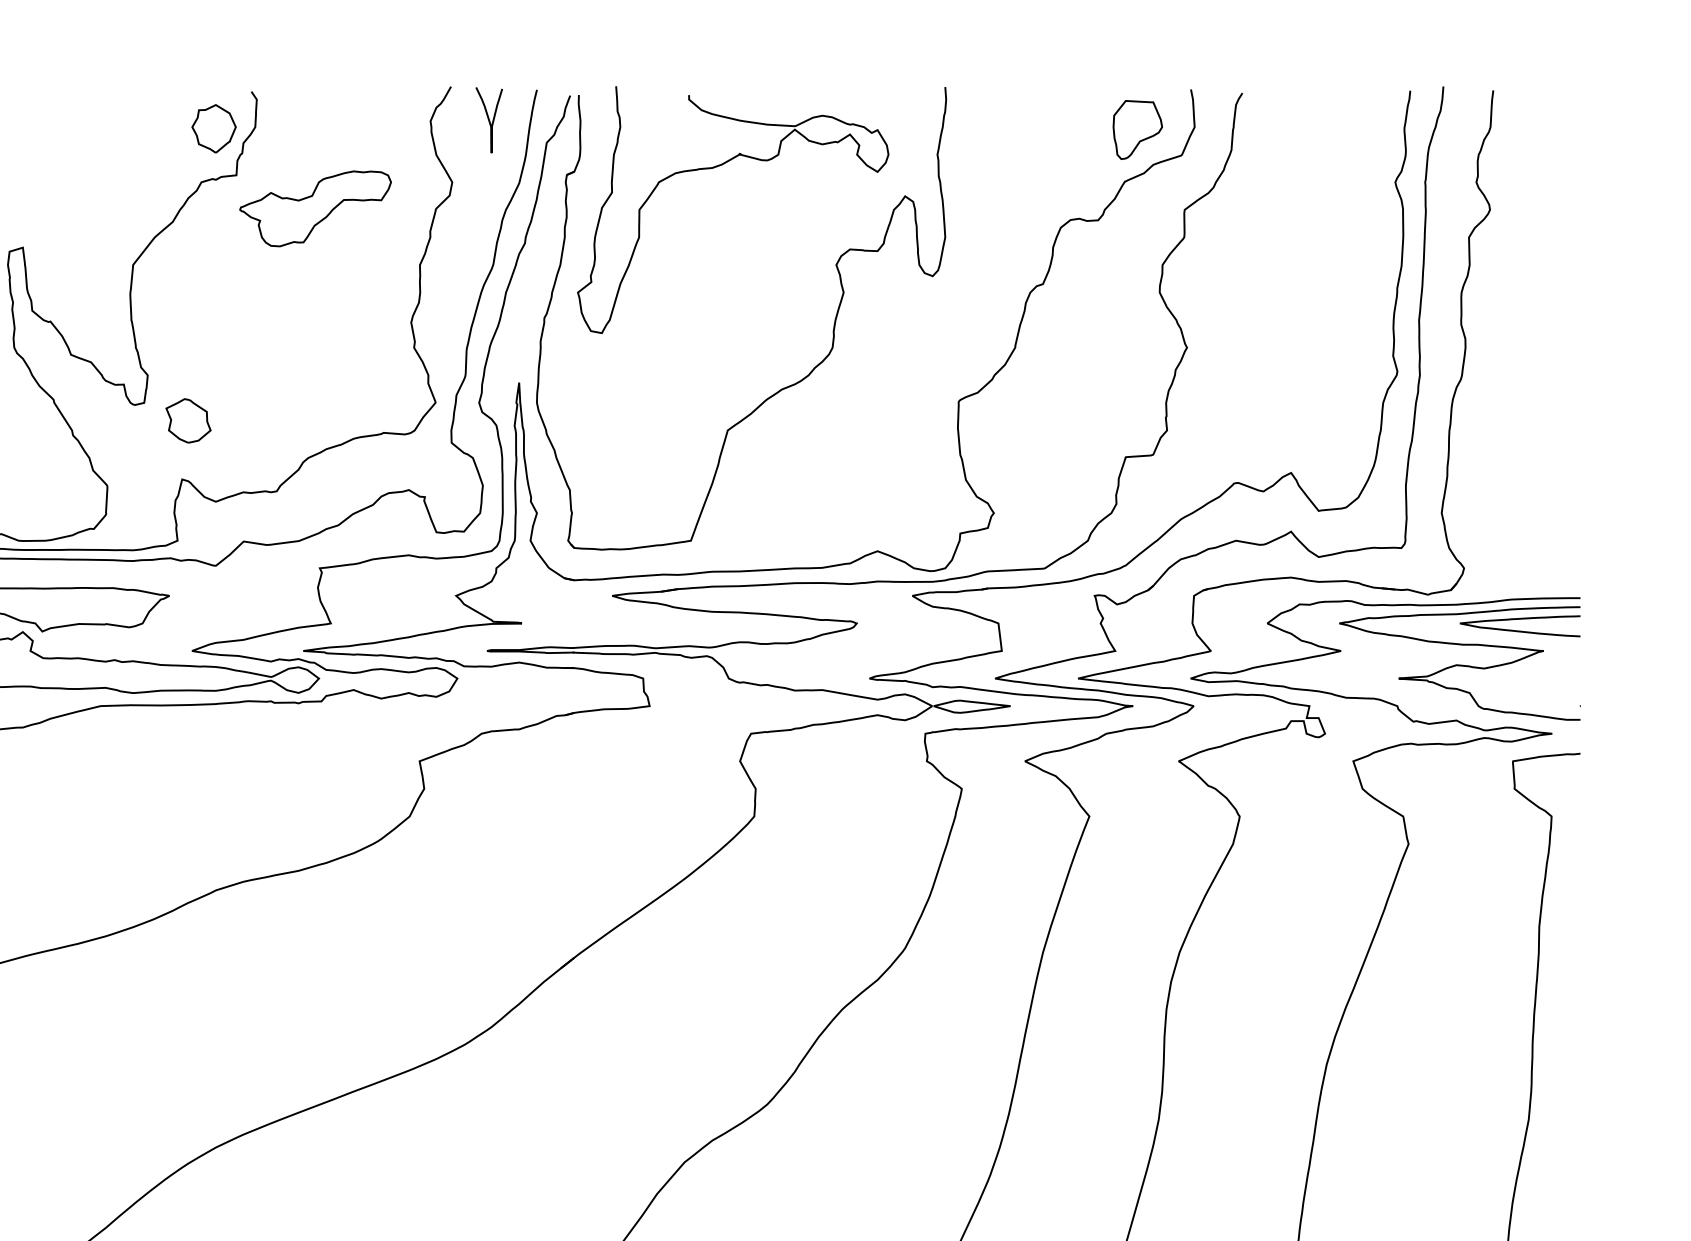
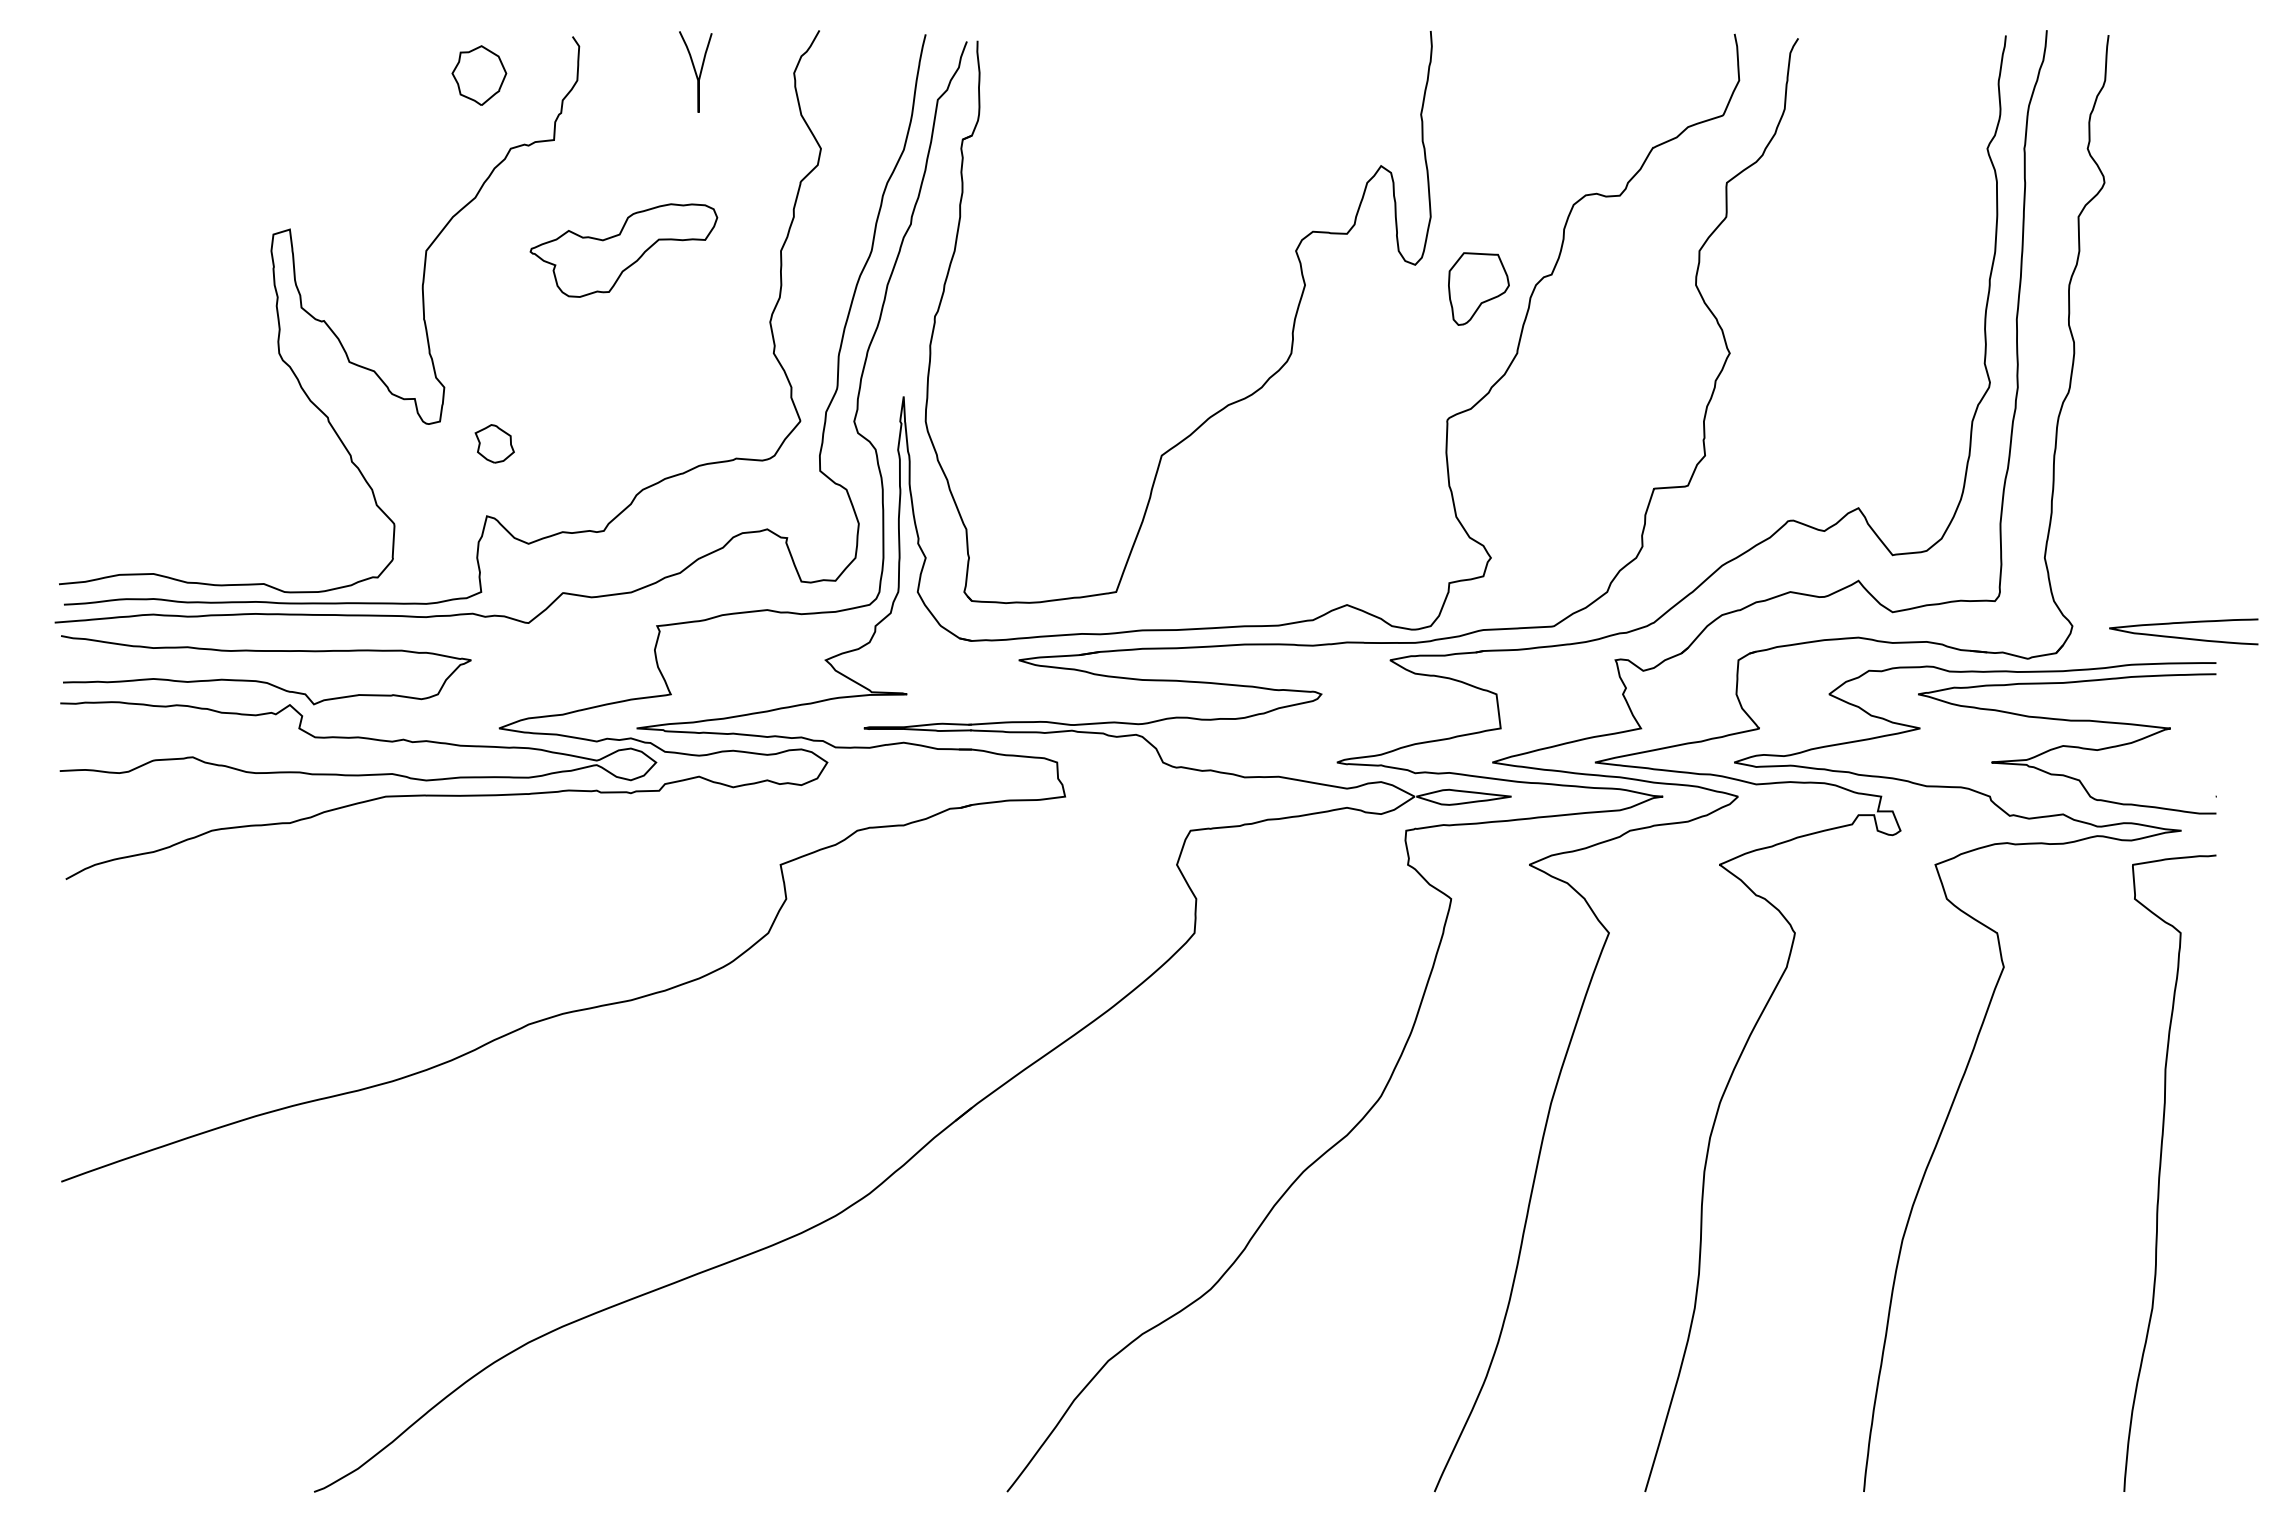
curve: (489, 119) -> (695, 71), moved
part: (214, 128) -> (479, 75), moved
part: (1137, 129) -> (1478, 288), moved
curve: (718, 166) -> (1150, 129), removed
part: (315, 208) -> (623, 250), moved
part: (188, 420) -> (494, 443), size x0.7
curve: (1519, 630) -> (2183, 637), moved

